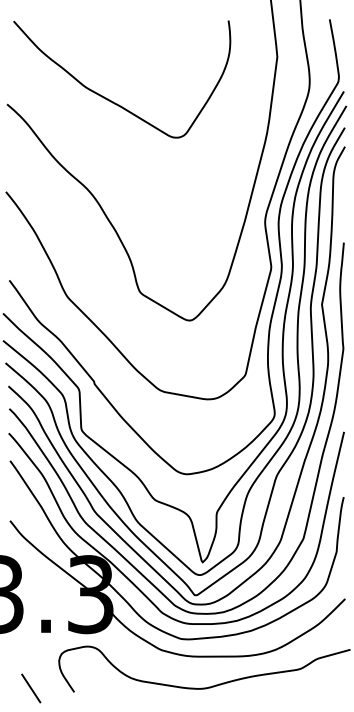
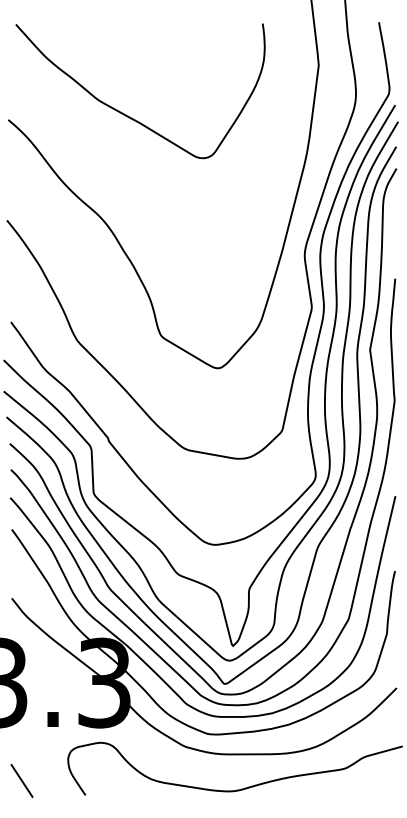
line: (30, 688) -> (21, 780), moved

